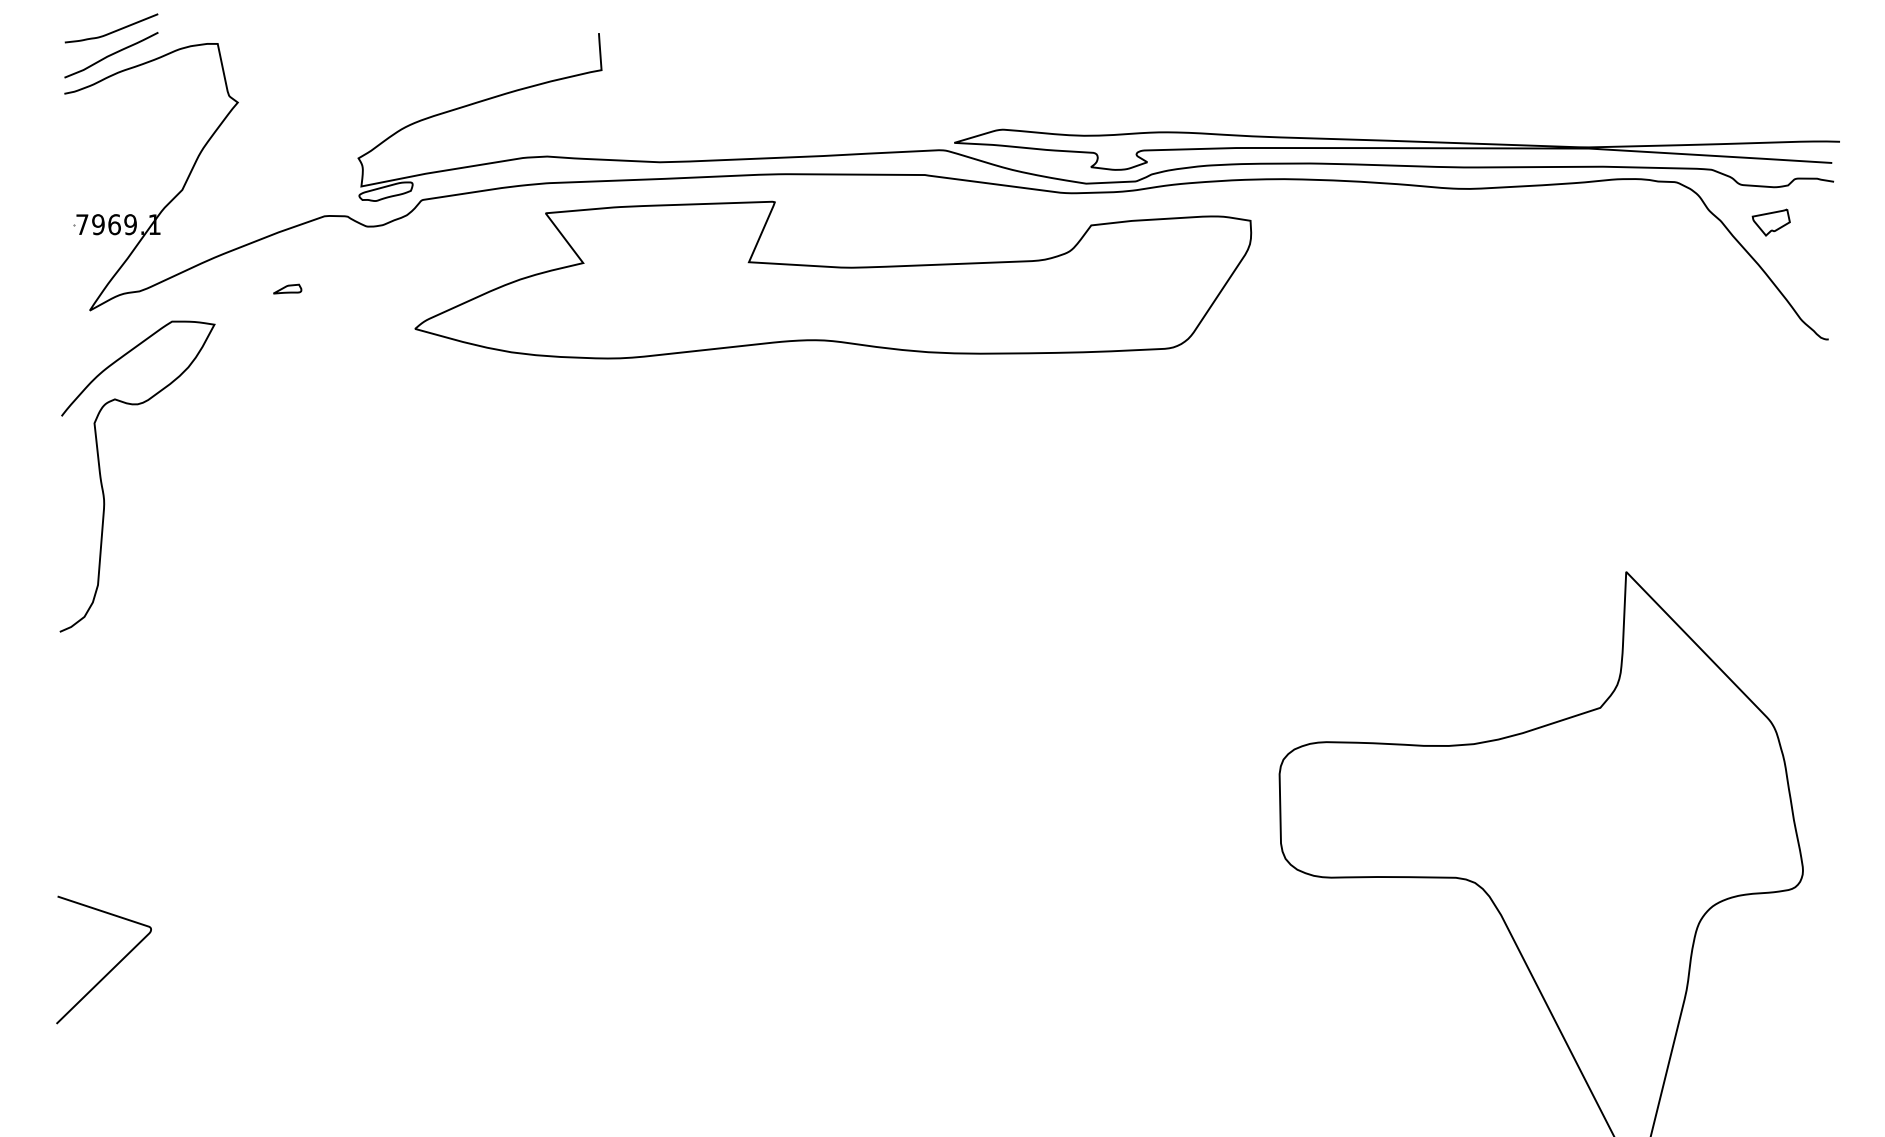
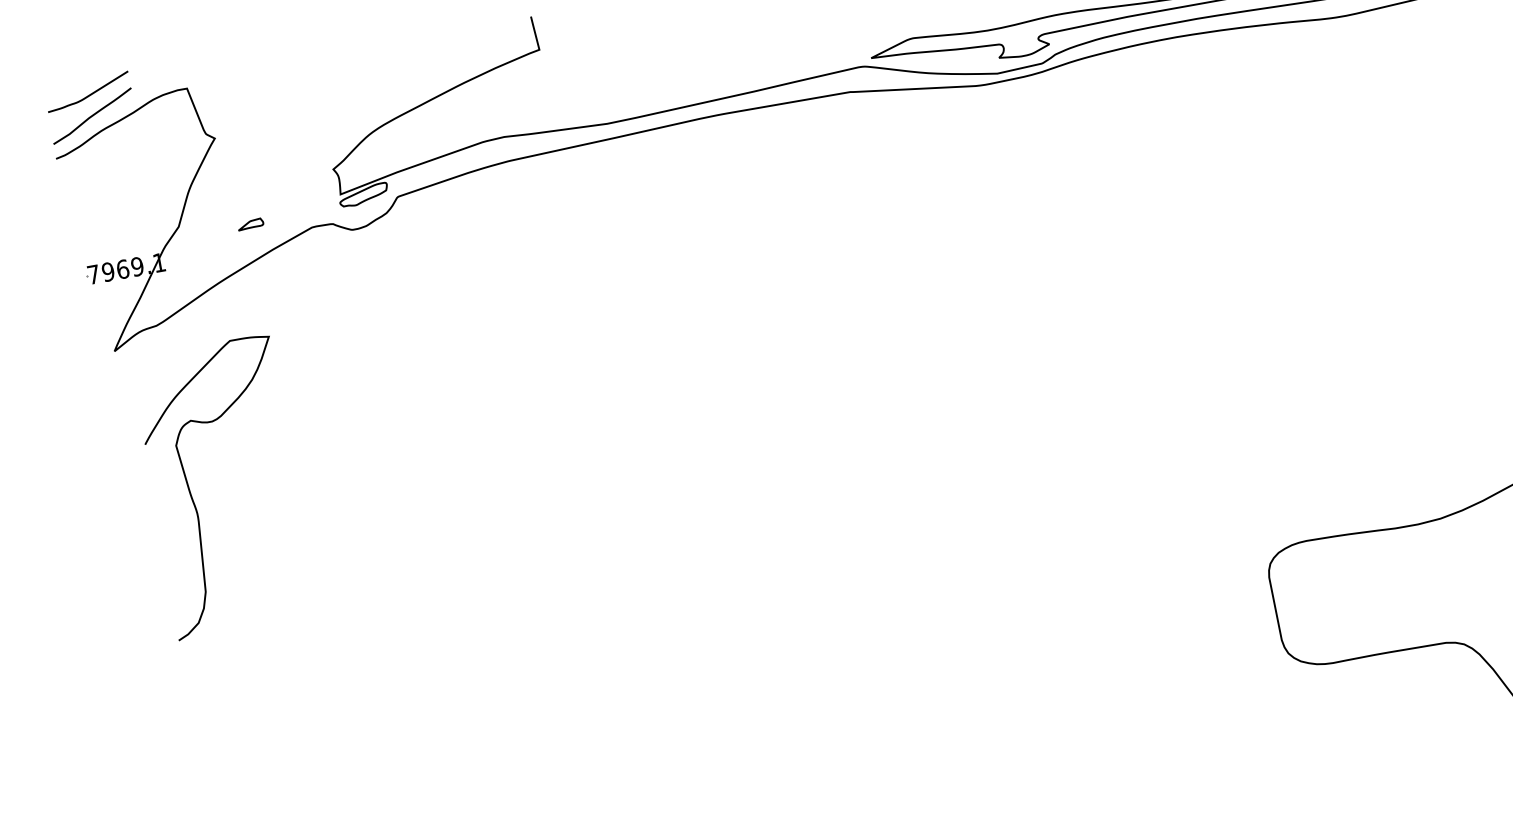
part: (833, 279) -> (783, 201), removed
part: (287, 288) -> (250, 223), moved
curve: (102, 482) -> (193, 498), moved

